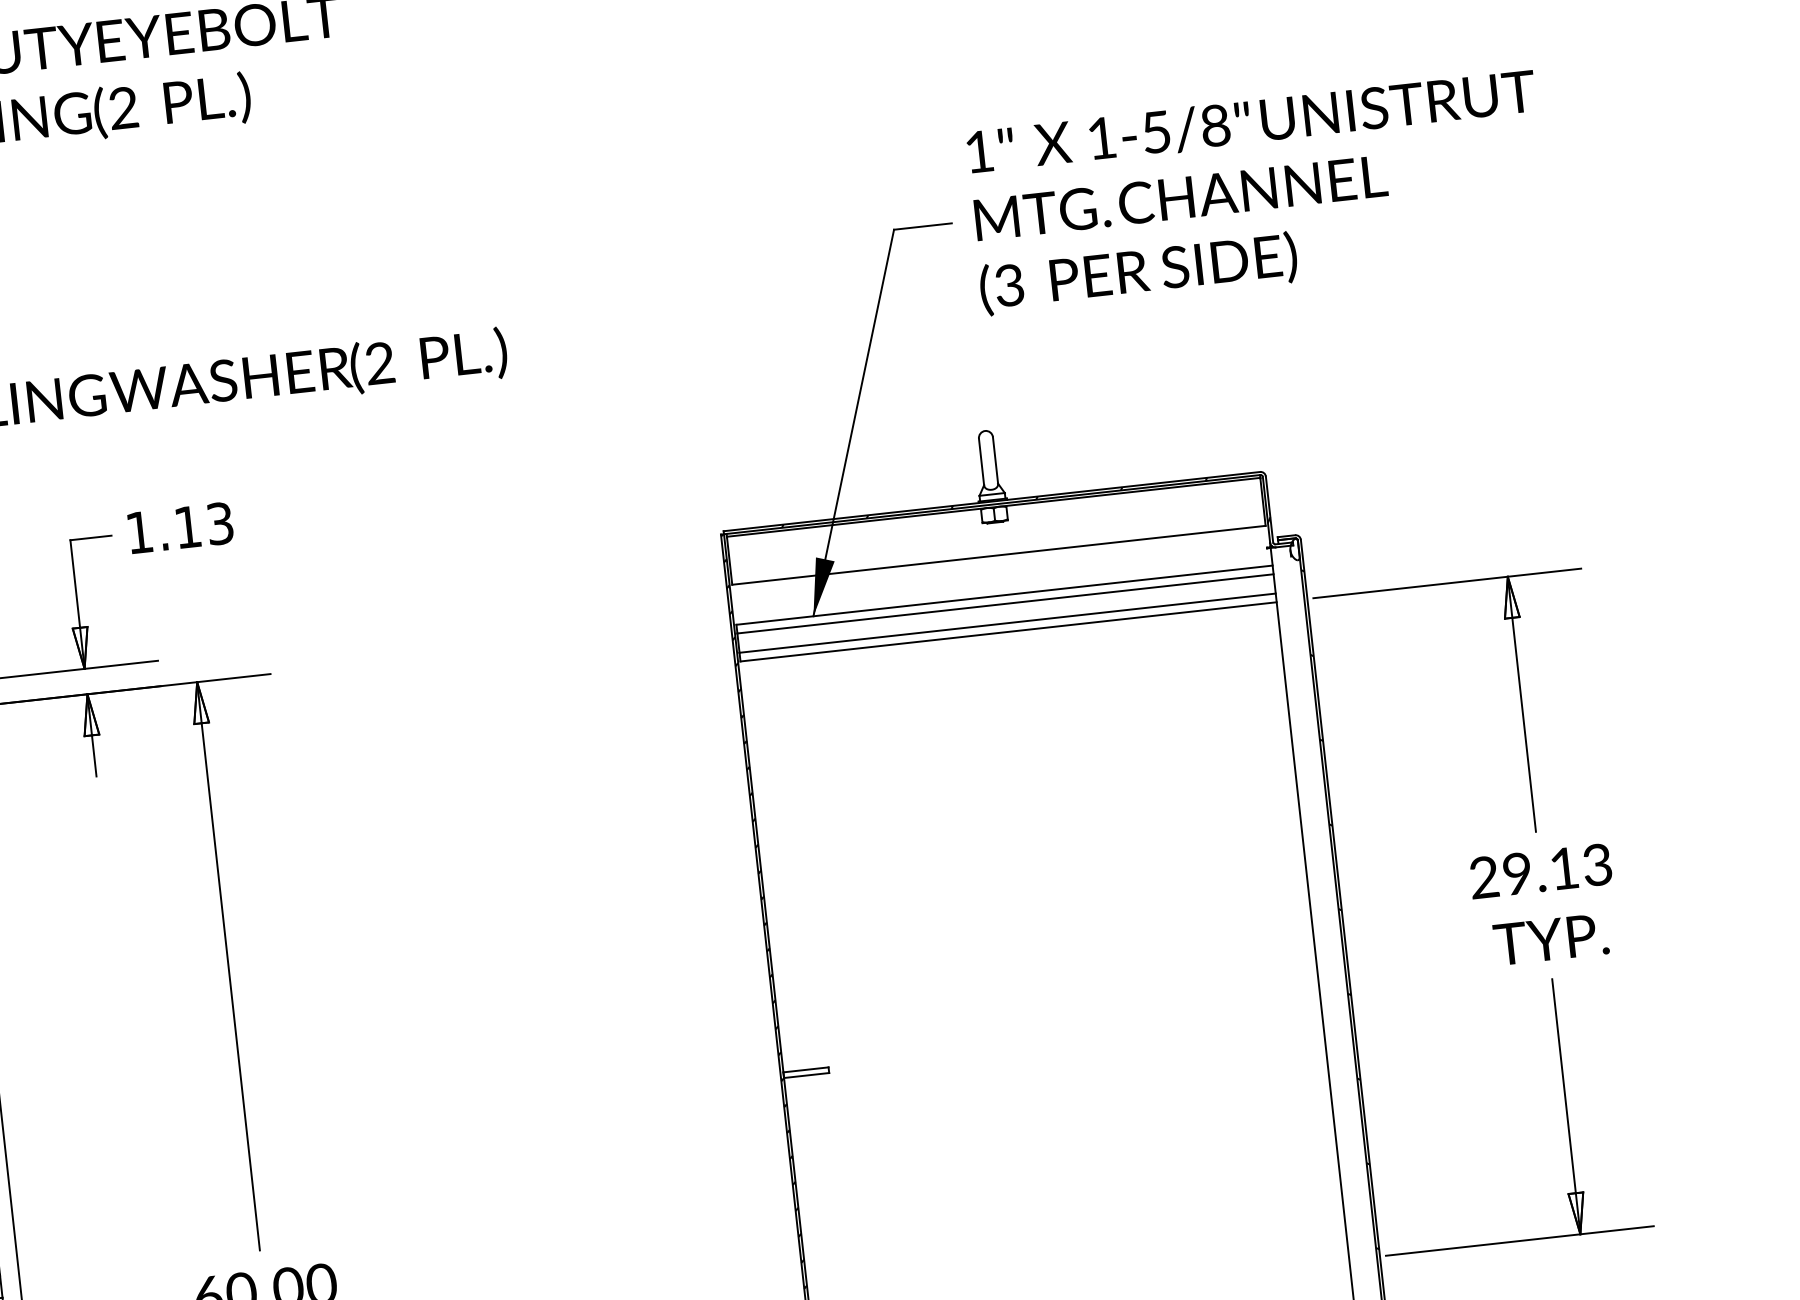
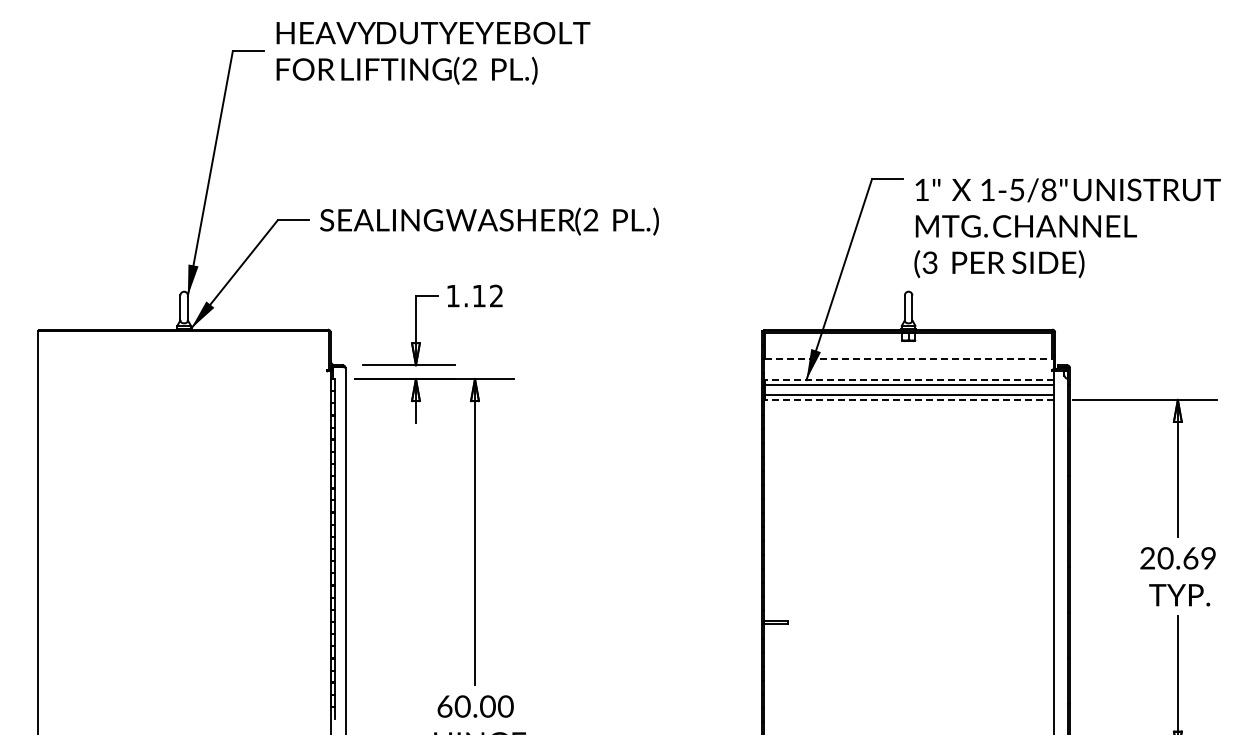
text: (1257, 193) -> (1067, 228), moved
text: (220, 524) -> (496, 296), 1.13 -> 1.12
line: (1000, 554) -> (909, 358), solid -> dashed
line: (1003, 596) -> (908, 380), solid -> dashed
line: (1007, 631) -> (908, 399), solid -> dashed
text: (1556, 869) -> (1186, 558), 29.13 -> 20.69

